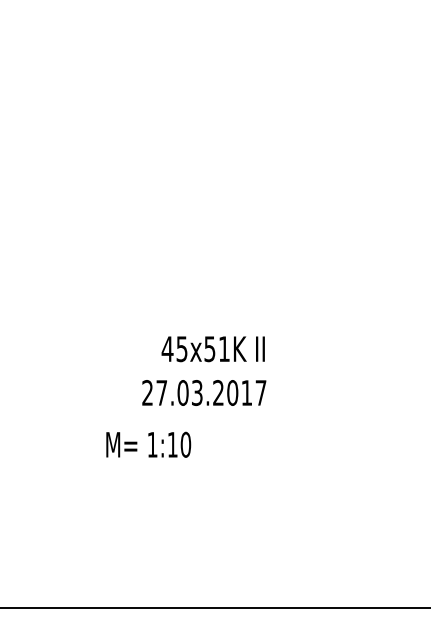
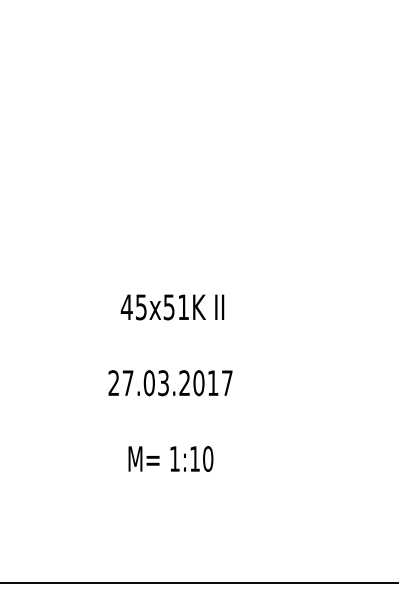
text: (212, 349) -> (171, 307), moved
text: (204, 392) -> (170, 382), moved
text: (148, 444) -> (170, 458), moved

